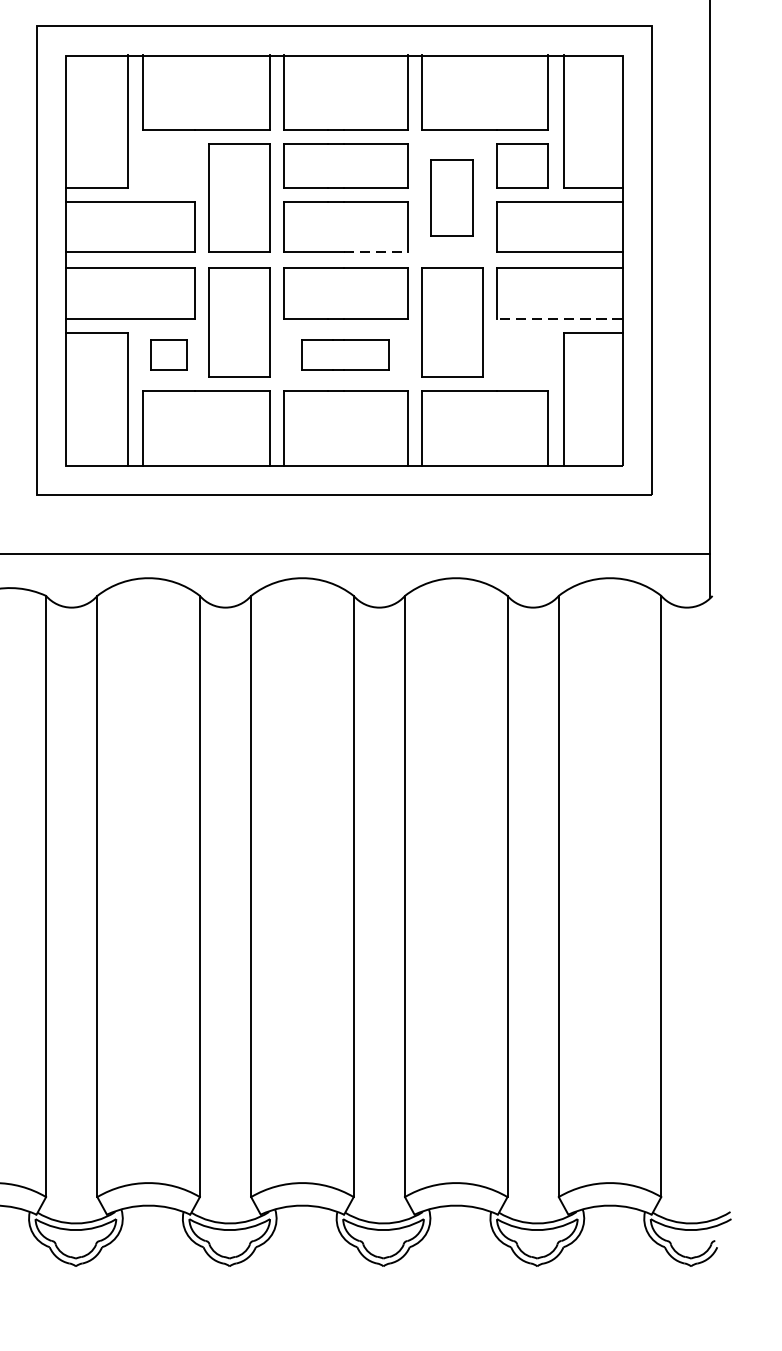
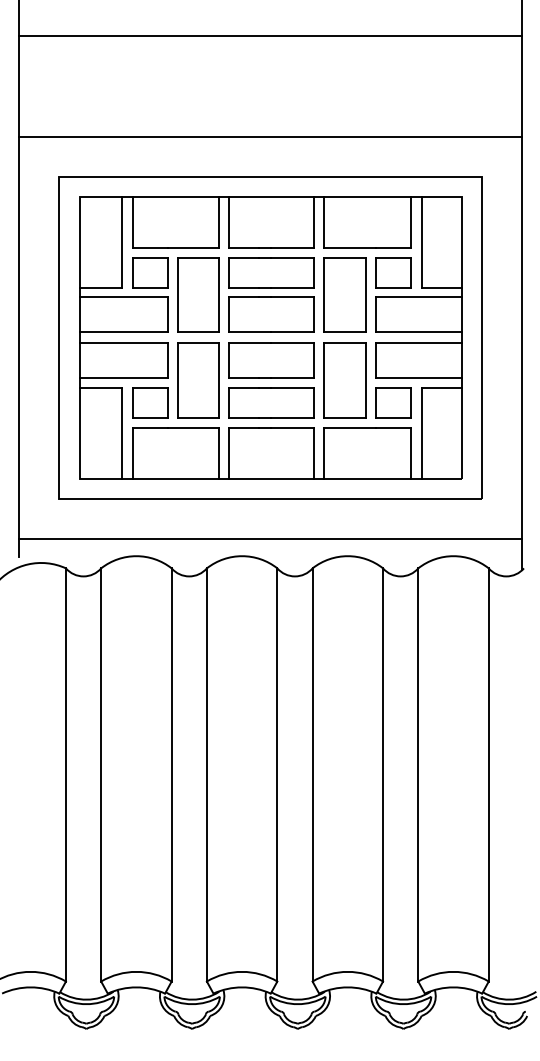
part: (169, 165) -> (150, 272), added
part: (451, 197) -> (344, 294), size x1.43
line: (375, 252) -> (292, 332), dashed -> solid
line: (559, 319) -> (418, 378), dashed -> solid
part: (169, 354) -> (150, 402), size x1.43
part: (345, 354) -> (271, 402), size x1.43
part: (522, 354) -> (393, 402), added

